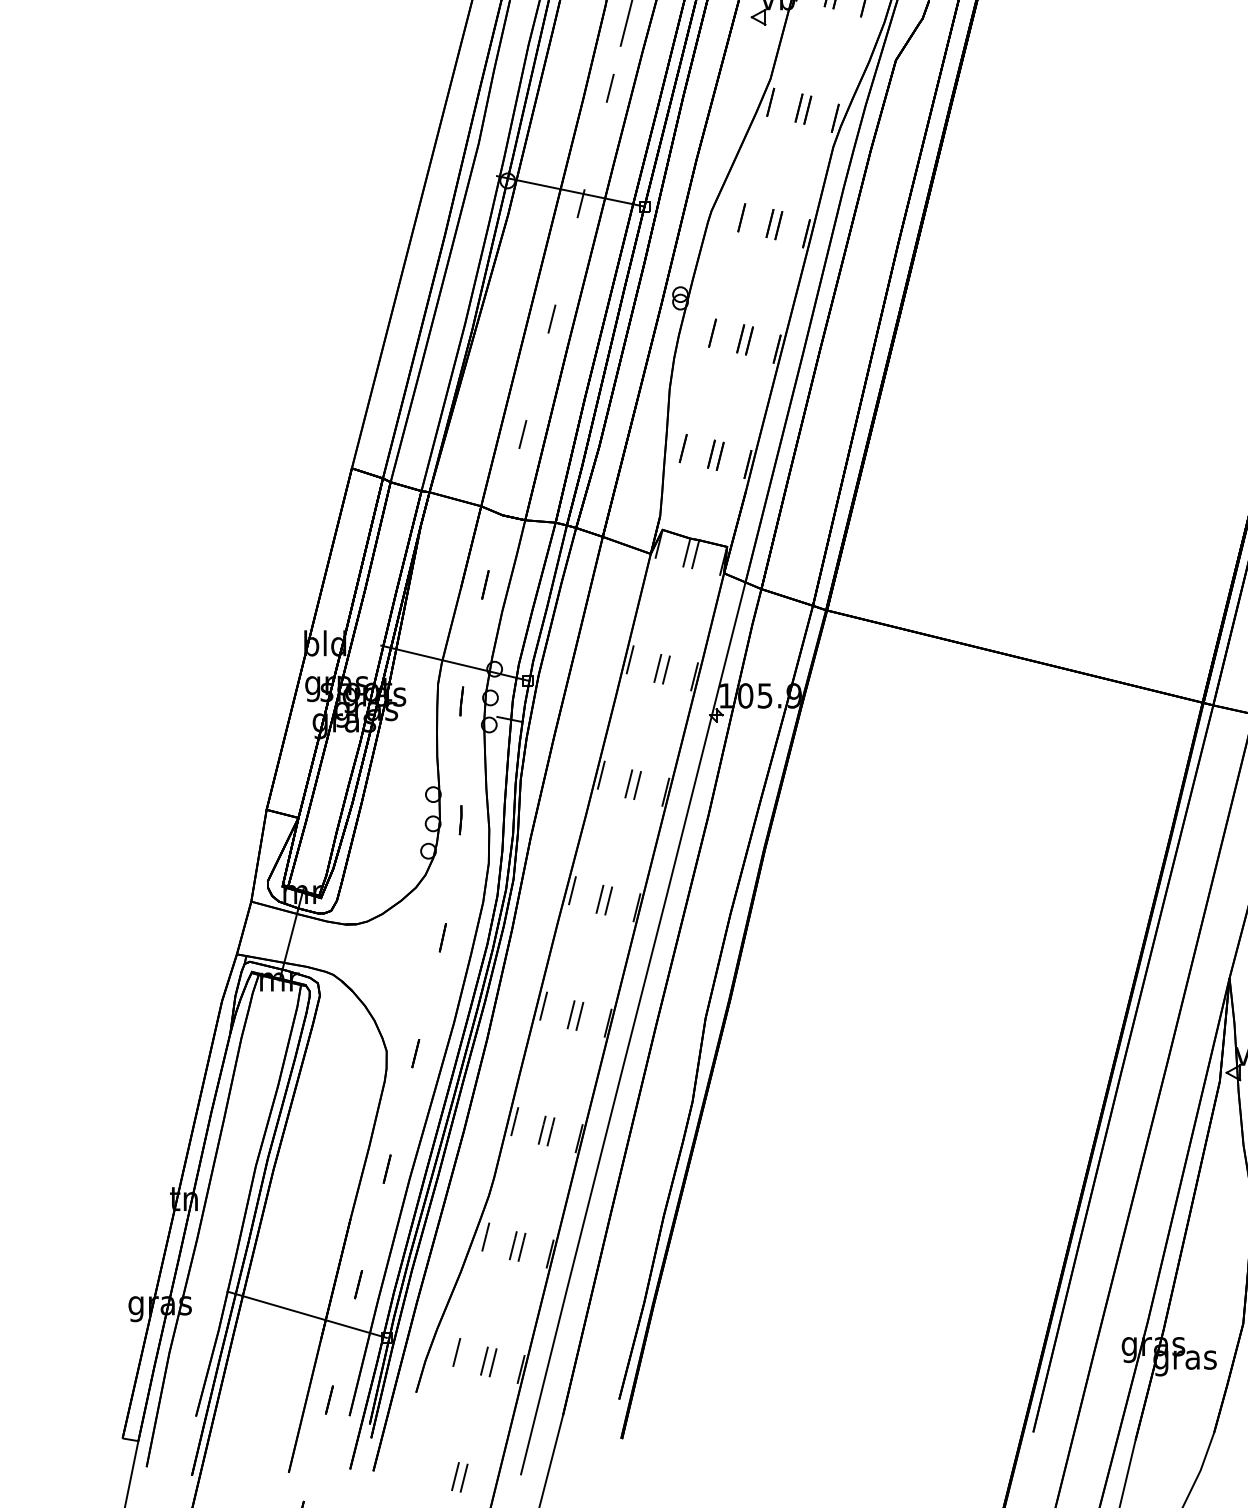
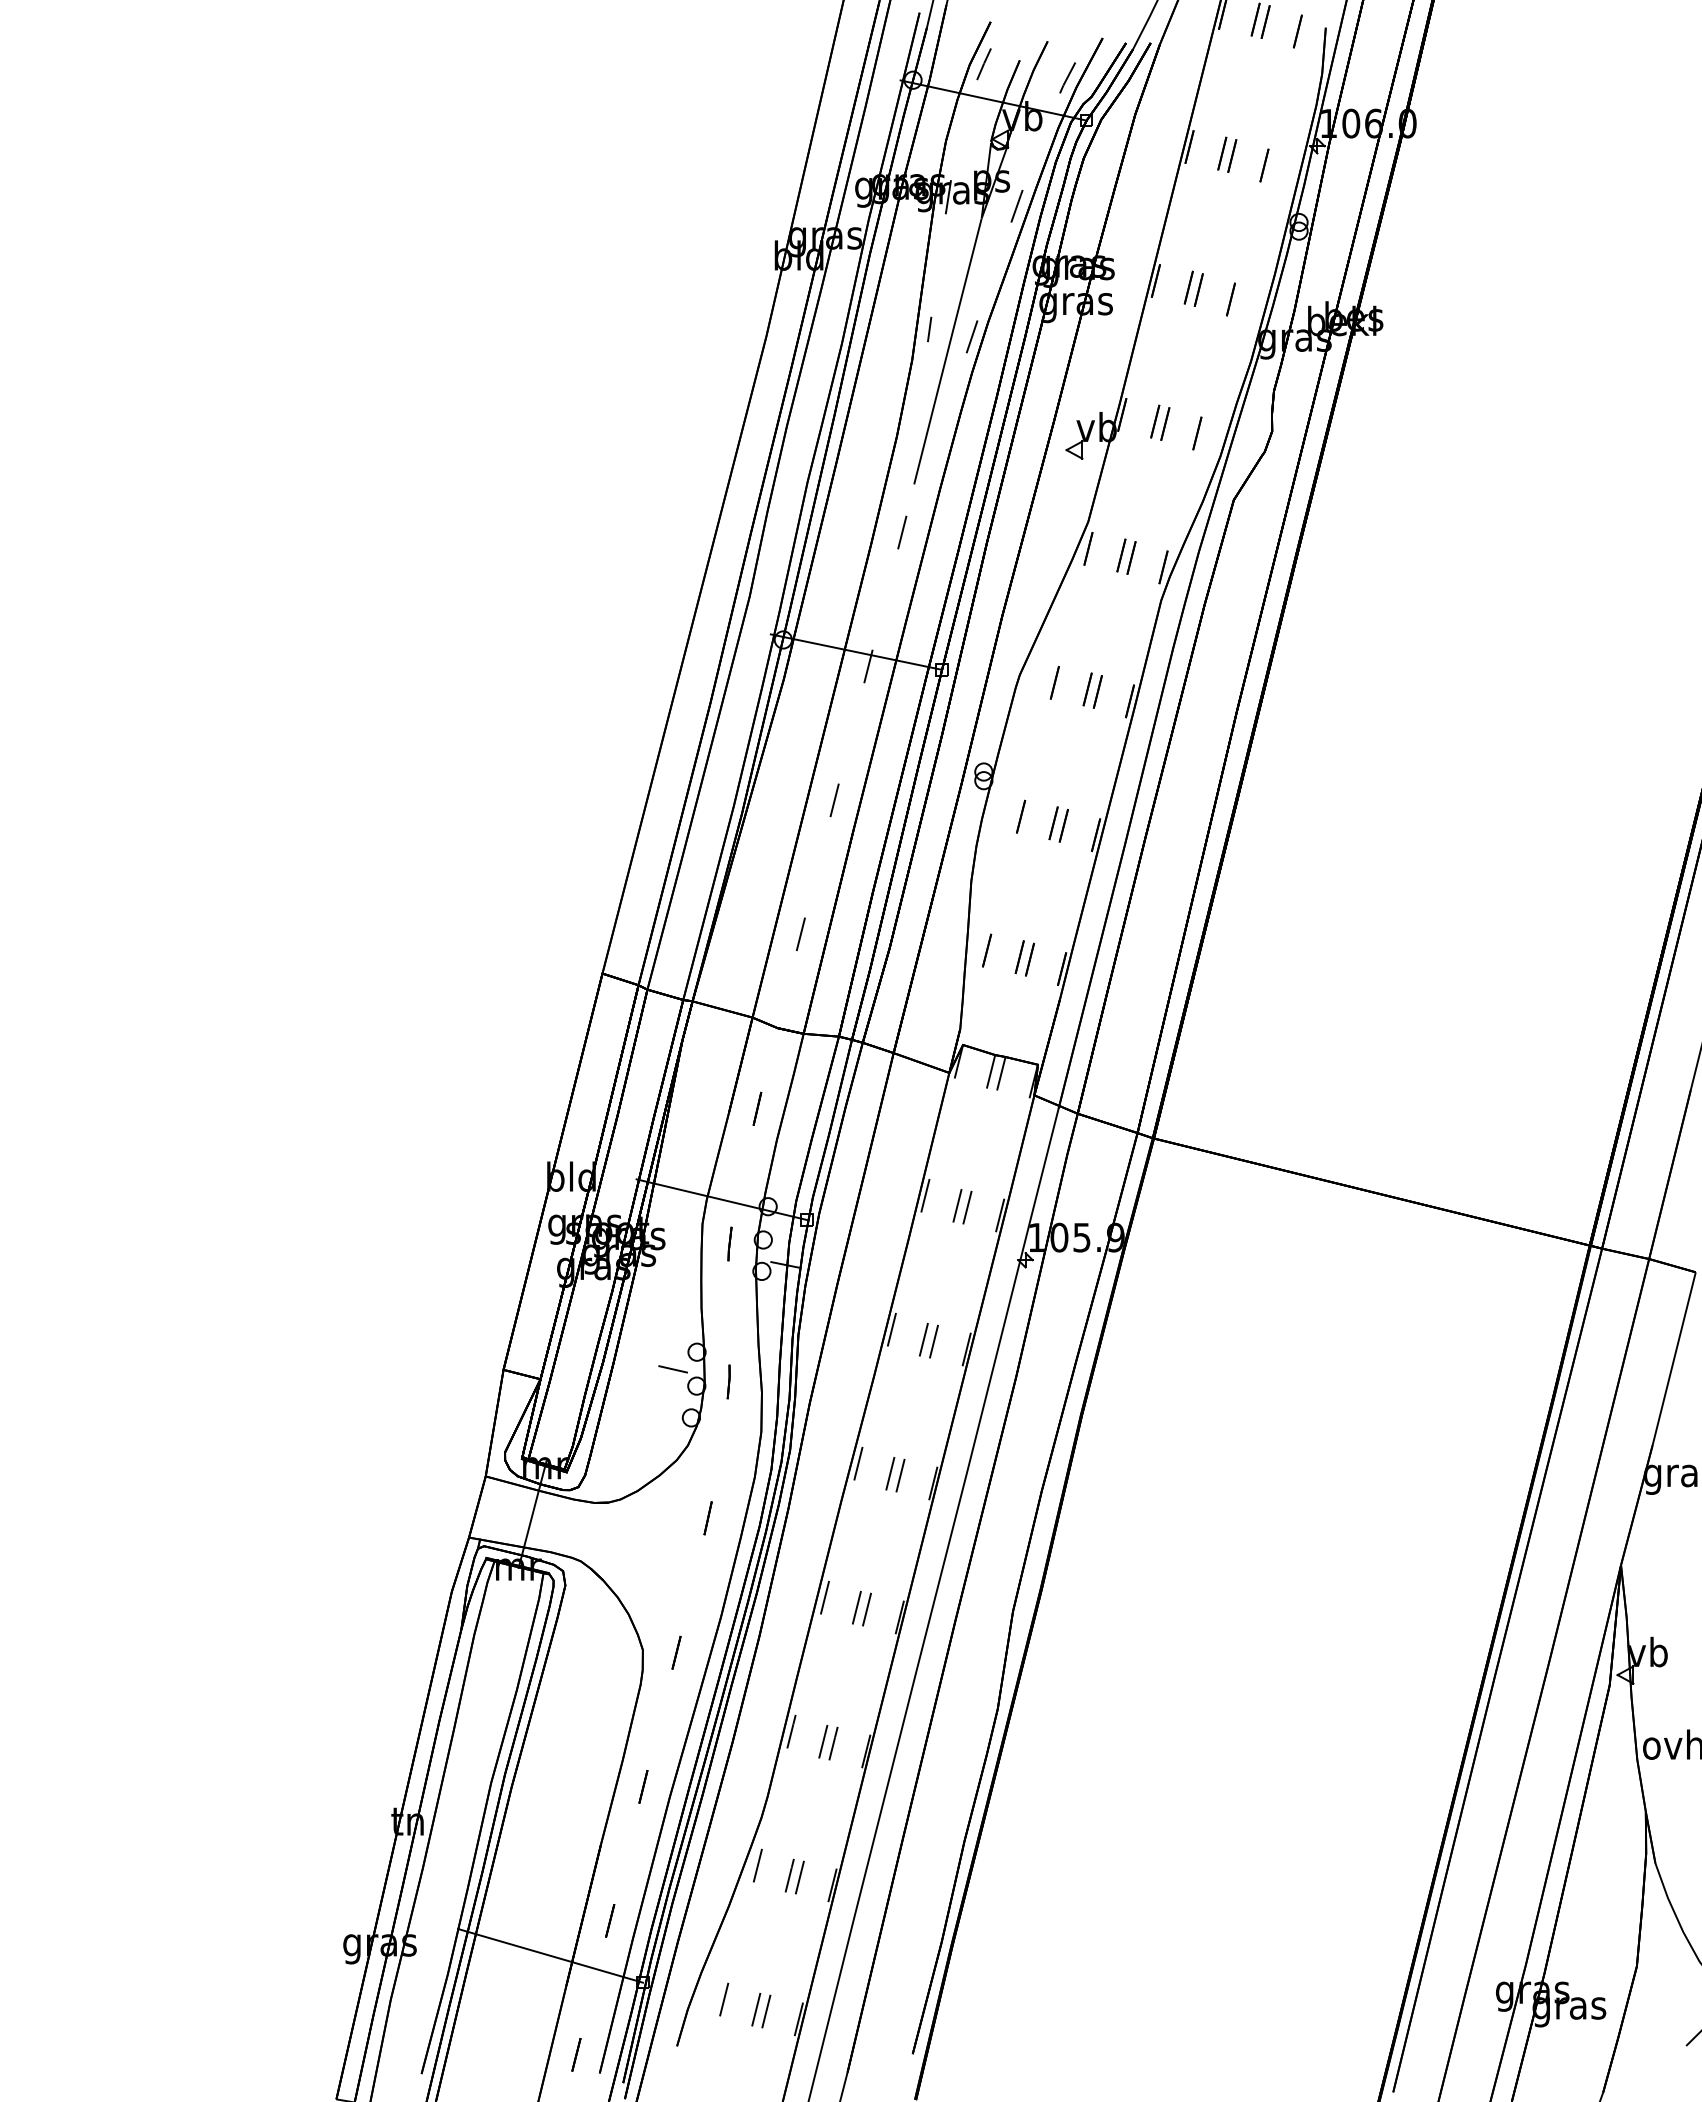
line: (413, 809) -> (673, 1369), added

